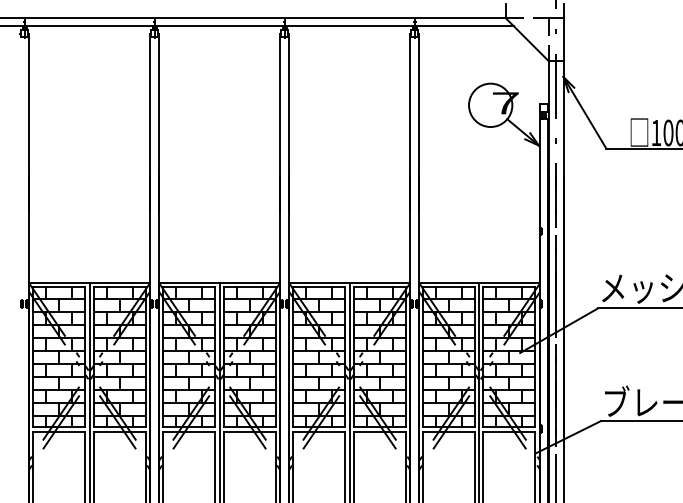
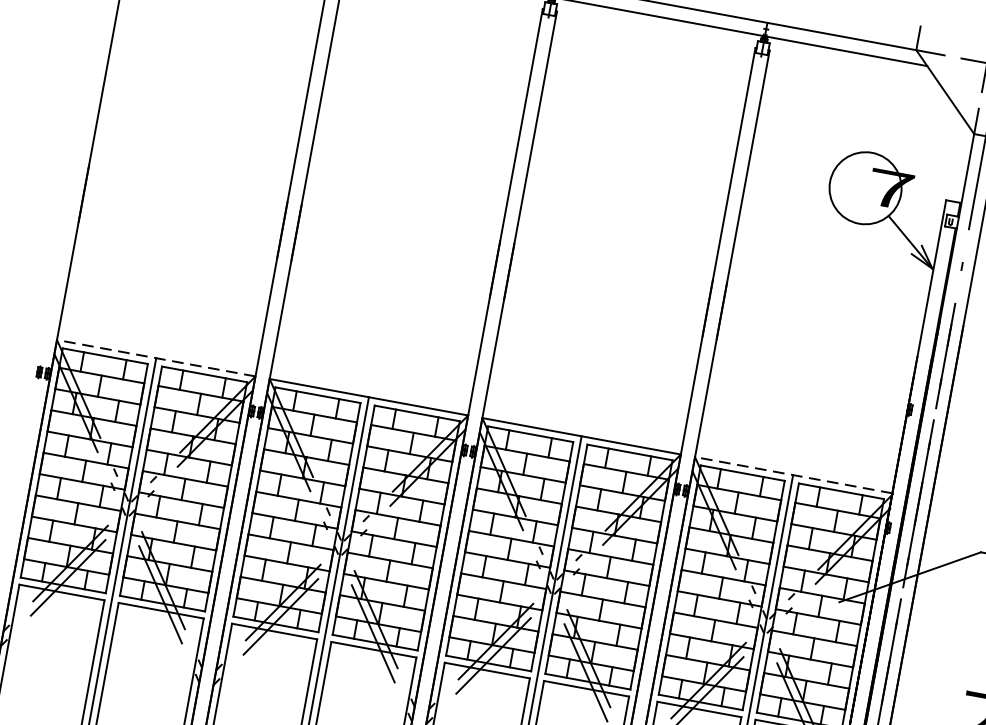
line: (89, 282) -> (156, 357), solid -> dashed
line: (478, 282) -> (792, 474), solid -> dashed

